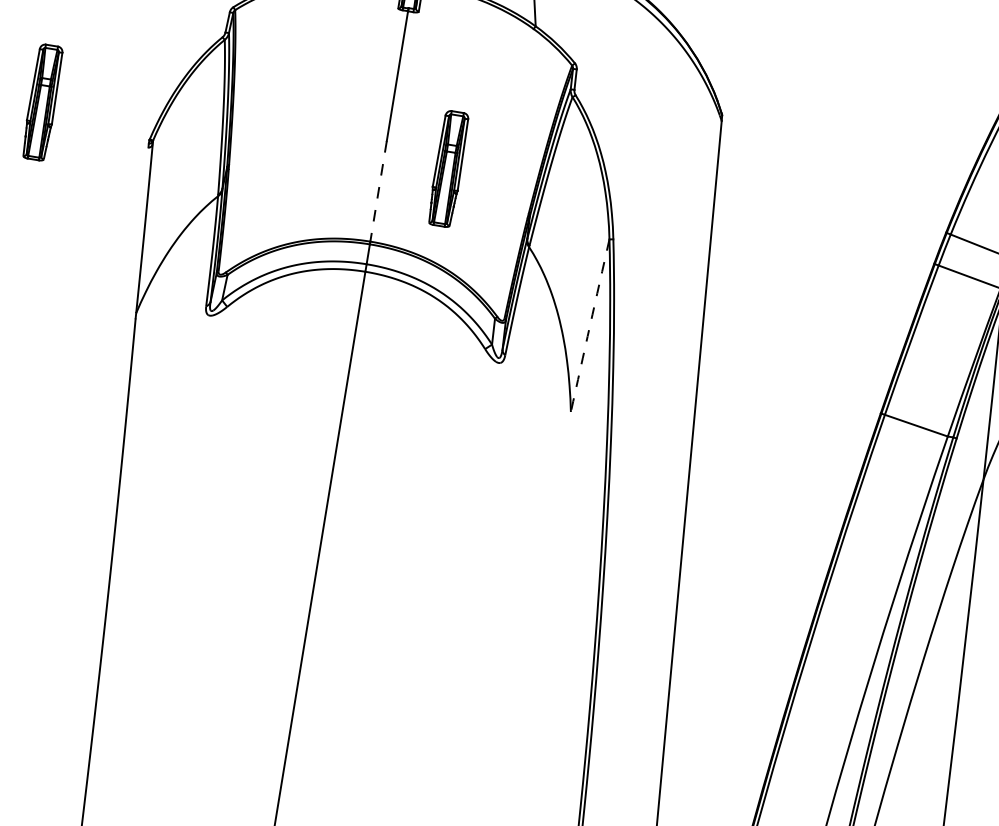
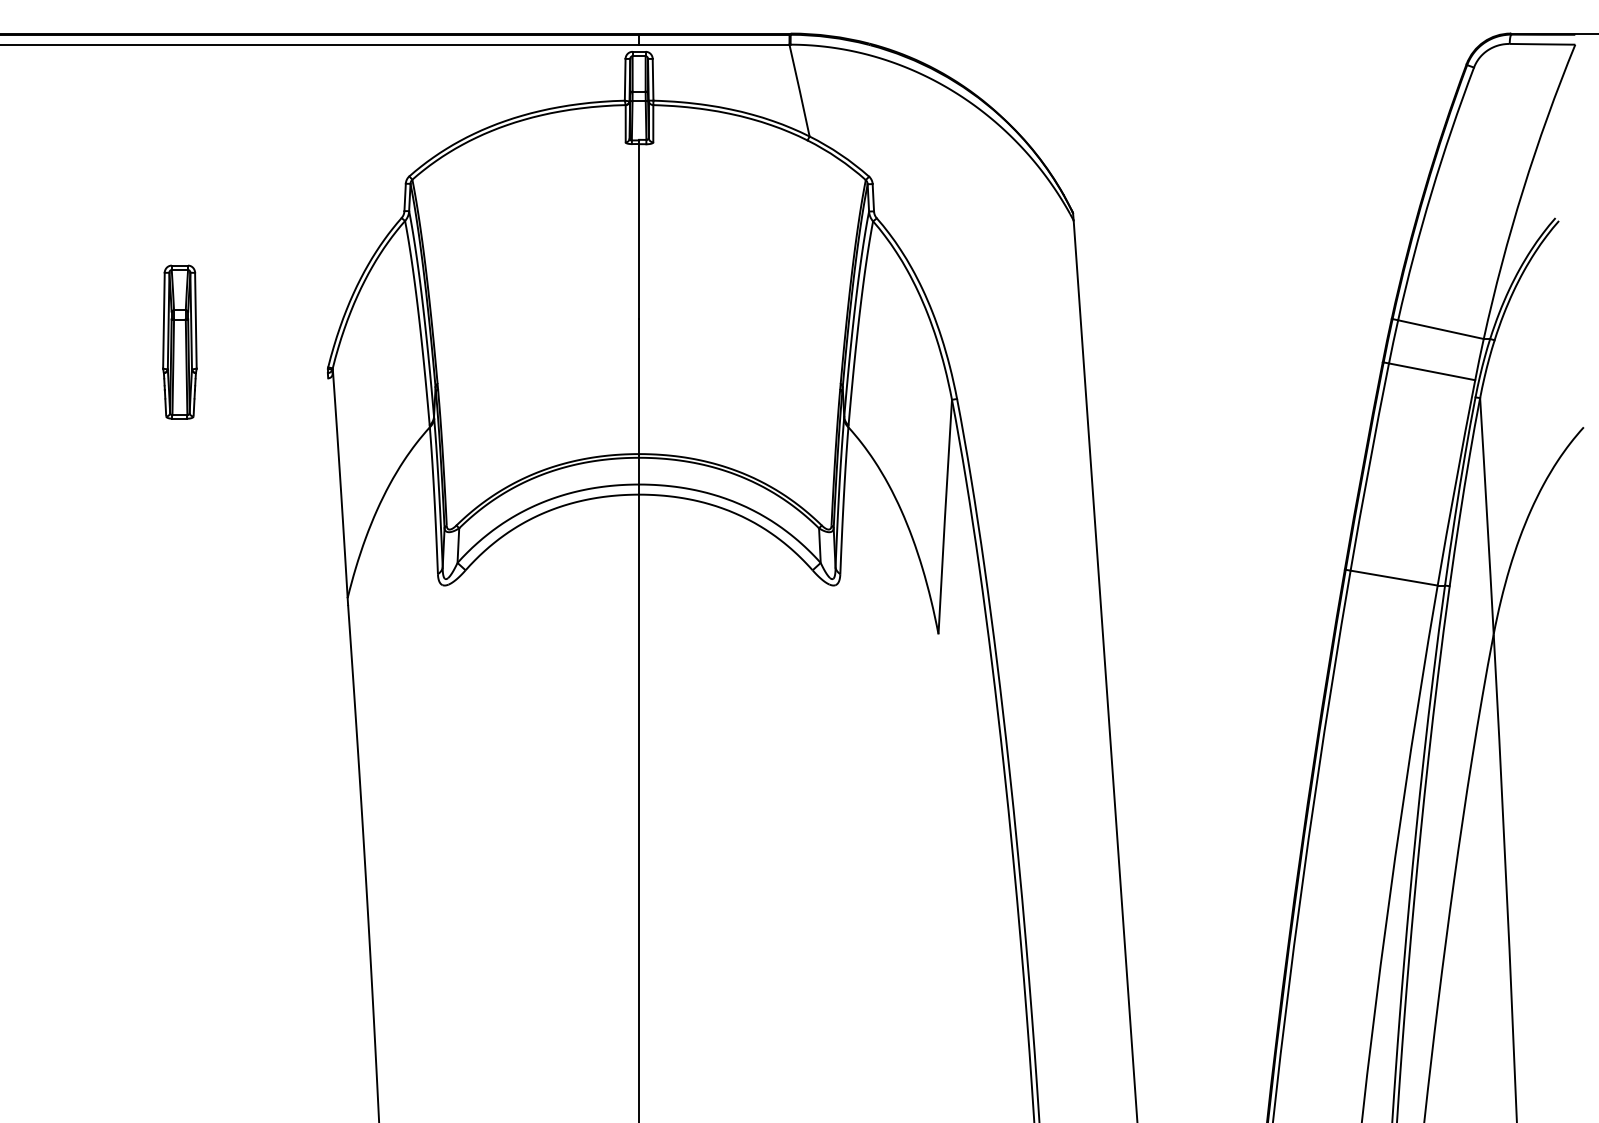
part: (448, 168) -> (725, 341), removed
line: (378, 191) -> (639, 386), dashed -> solid
arc: (590, 326) -> (945, 517), dashed -> solid

